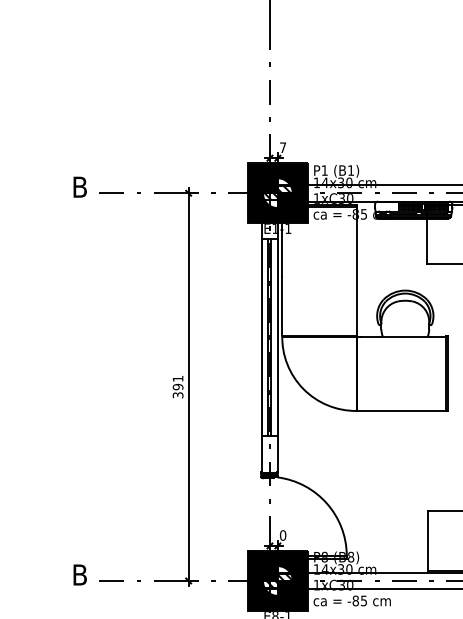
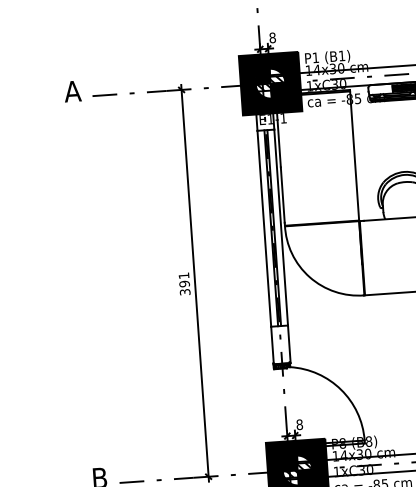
text: (283, 147) -> (273, 37), 7 -> 8
text: (79, 186) -> (72, 90), B -> A
text: (282, 535) -> (299, 424), 0 -> 8

